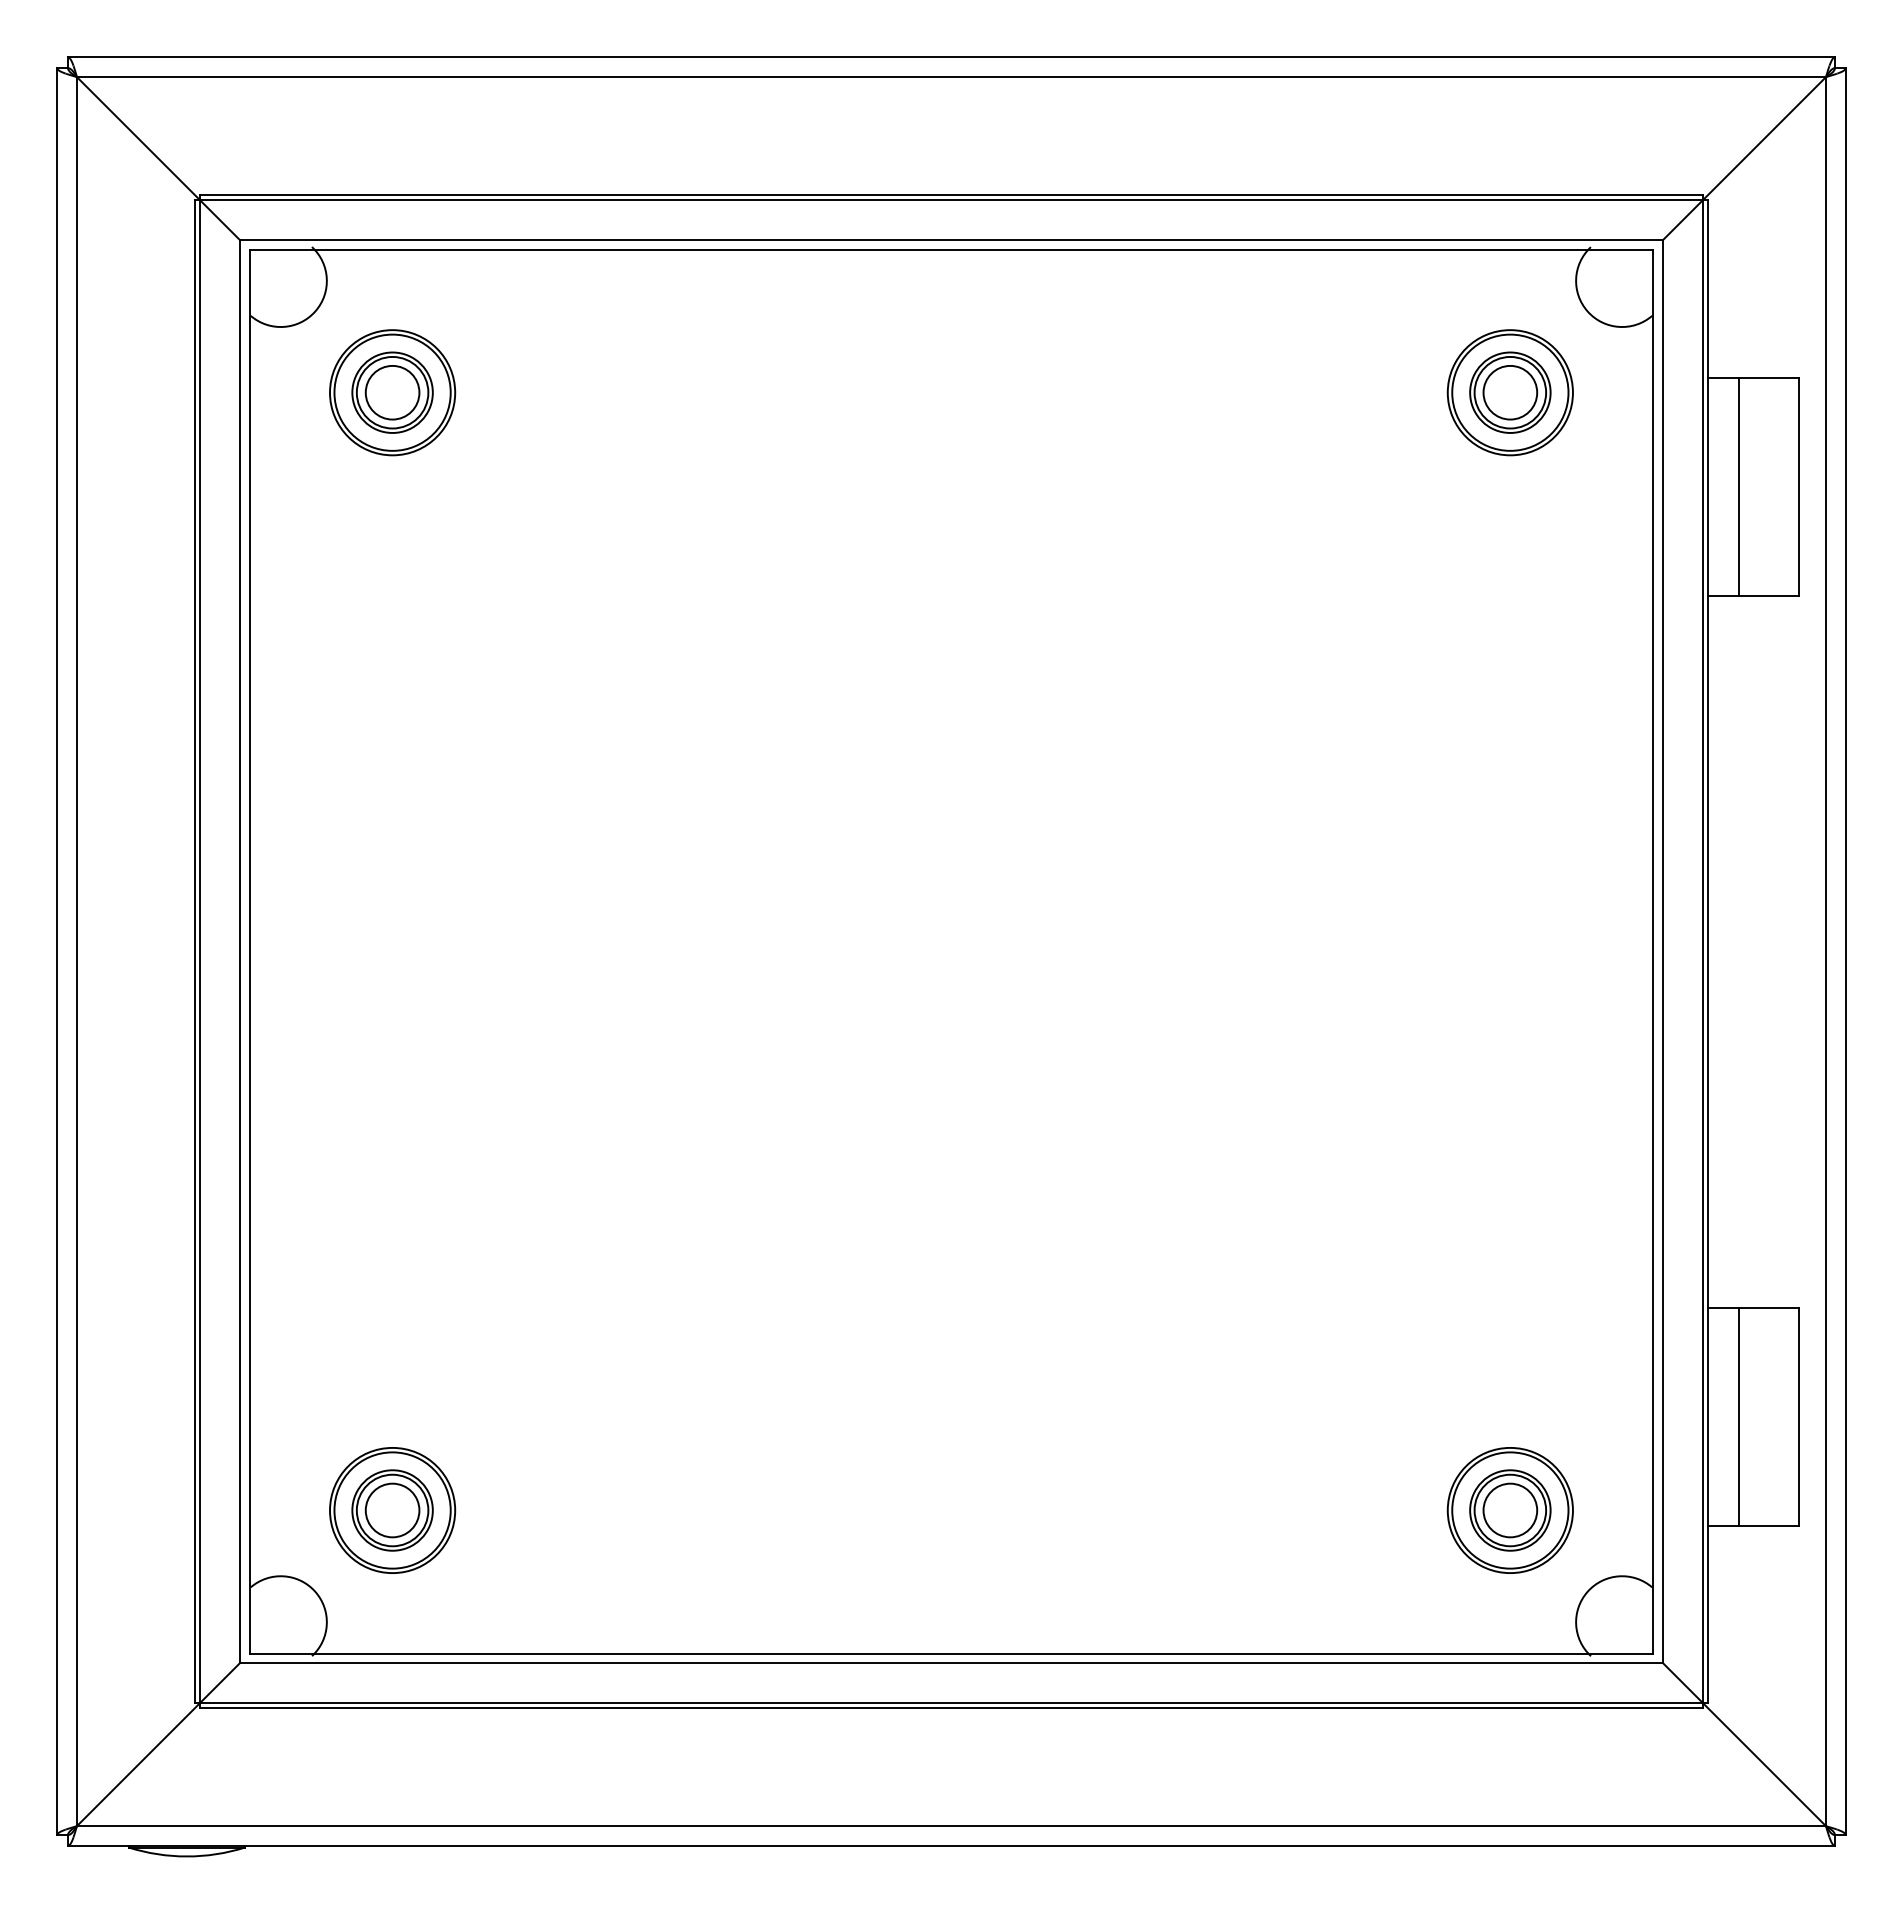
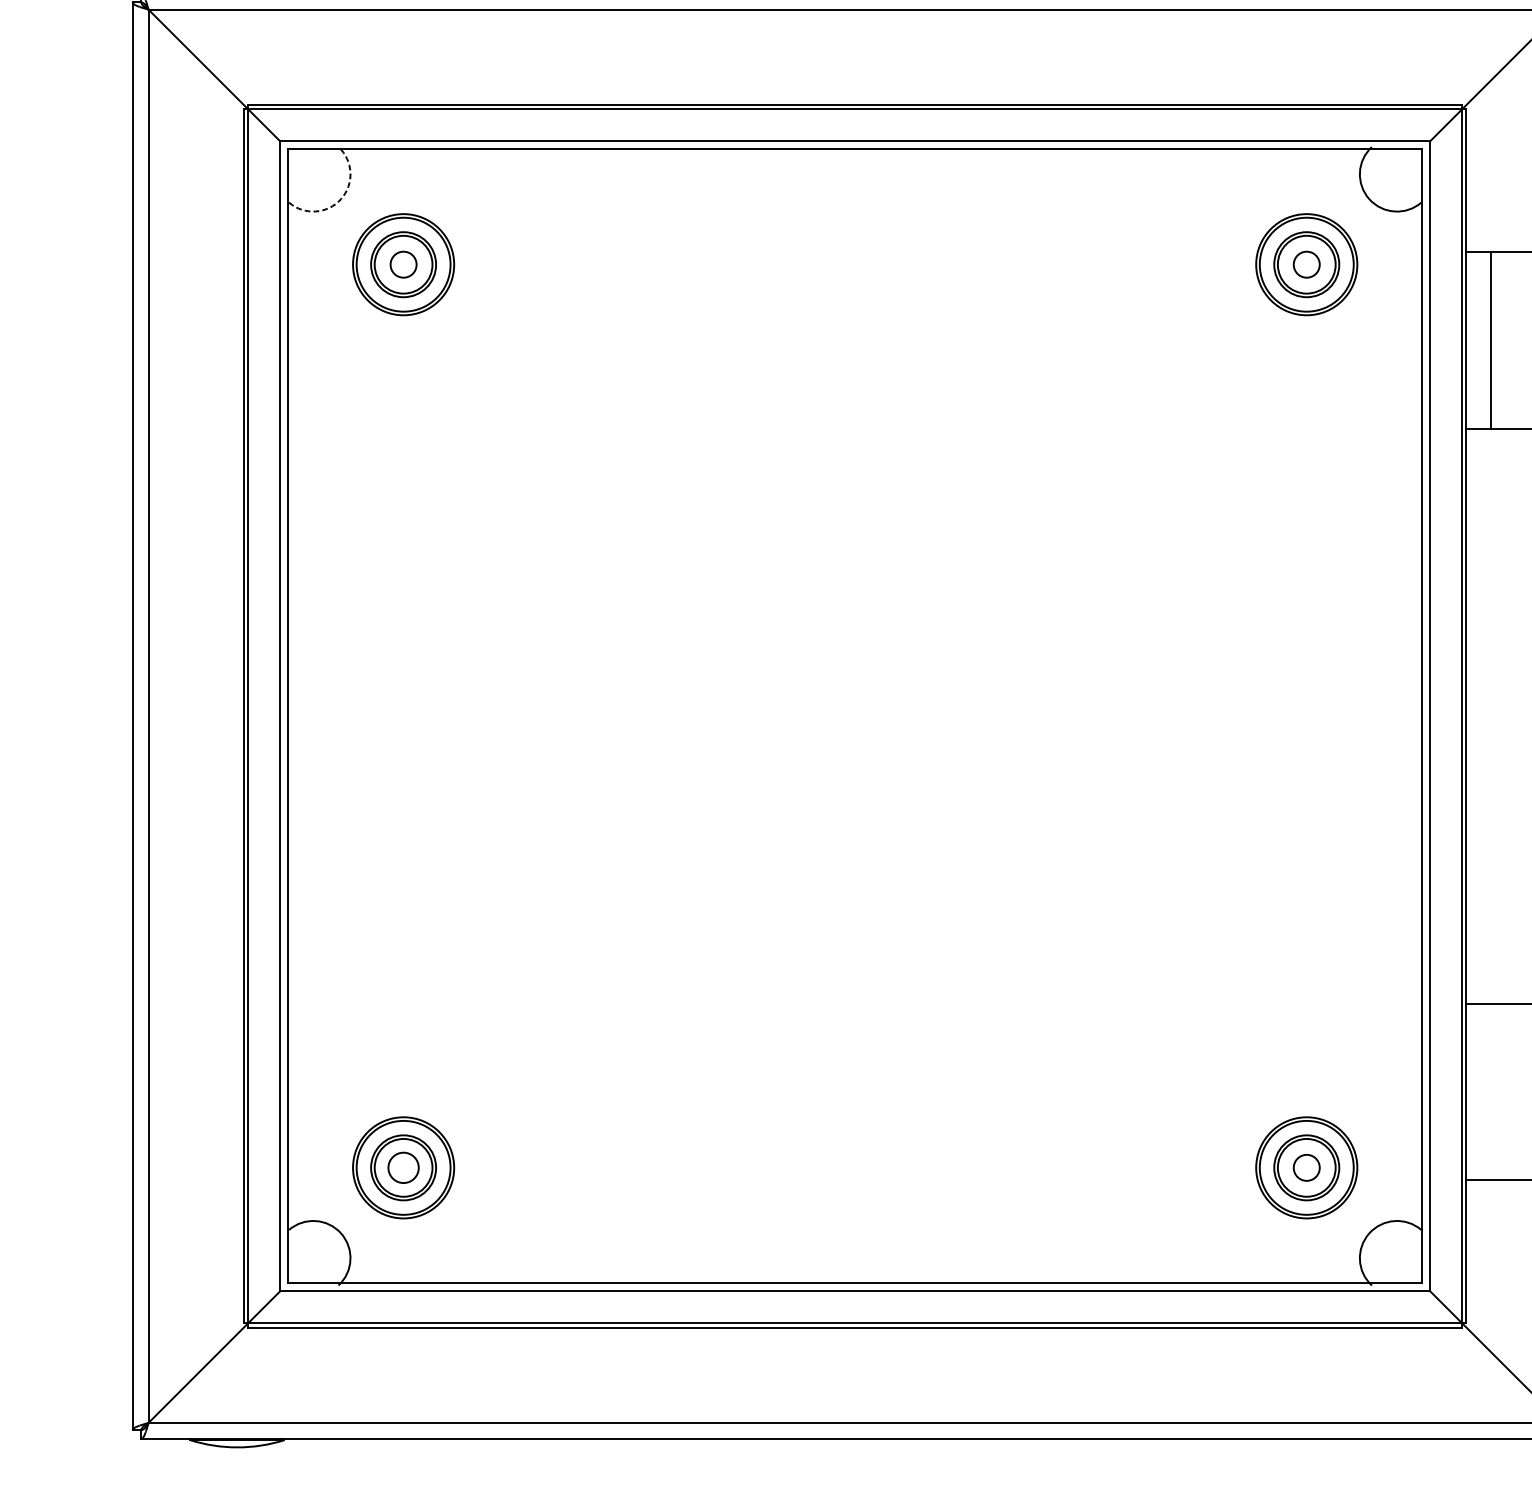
arc: (315, 311) -> (341, 199), solid -> dashed
circle: (392, 392) -> (403, 264), size x0.6
circle: (1510, 392) -> (1306, 264), size x0.6
line: (1738, 1416) -> (1491, 1091), removed
circle: (392, 1510) -> (403, 1167), size x0.7
circle: (1510, 1510) -> (1306, 1167), size x0.6

